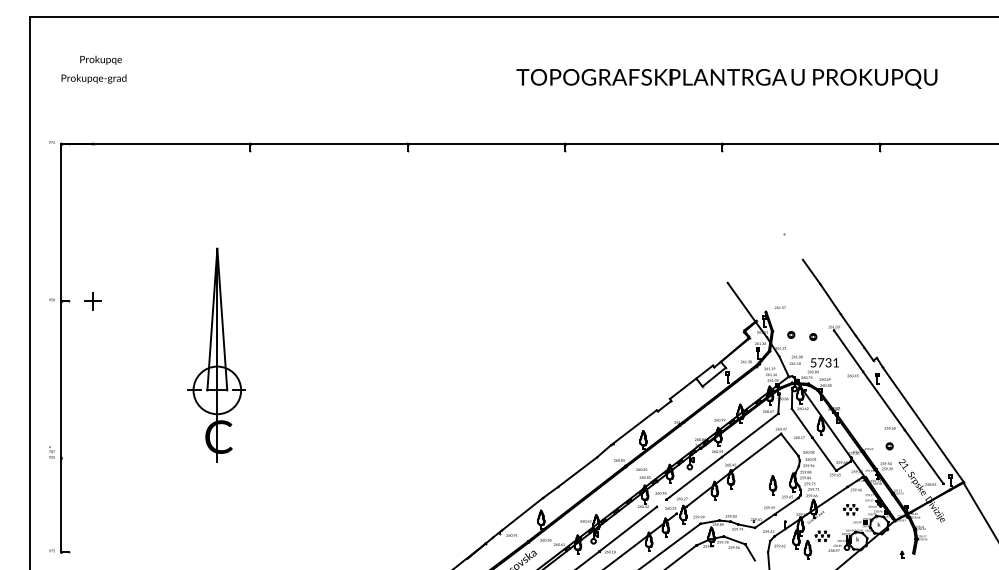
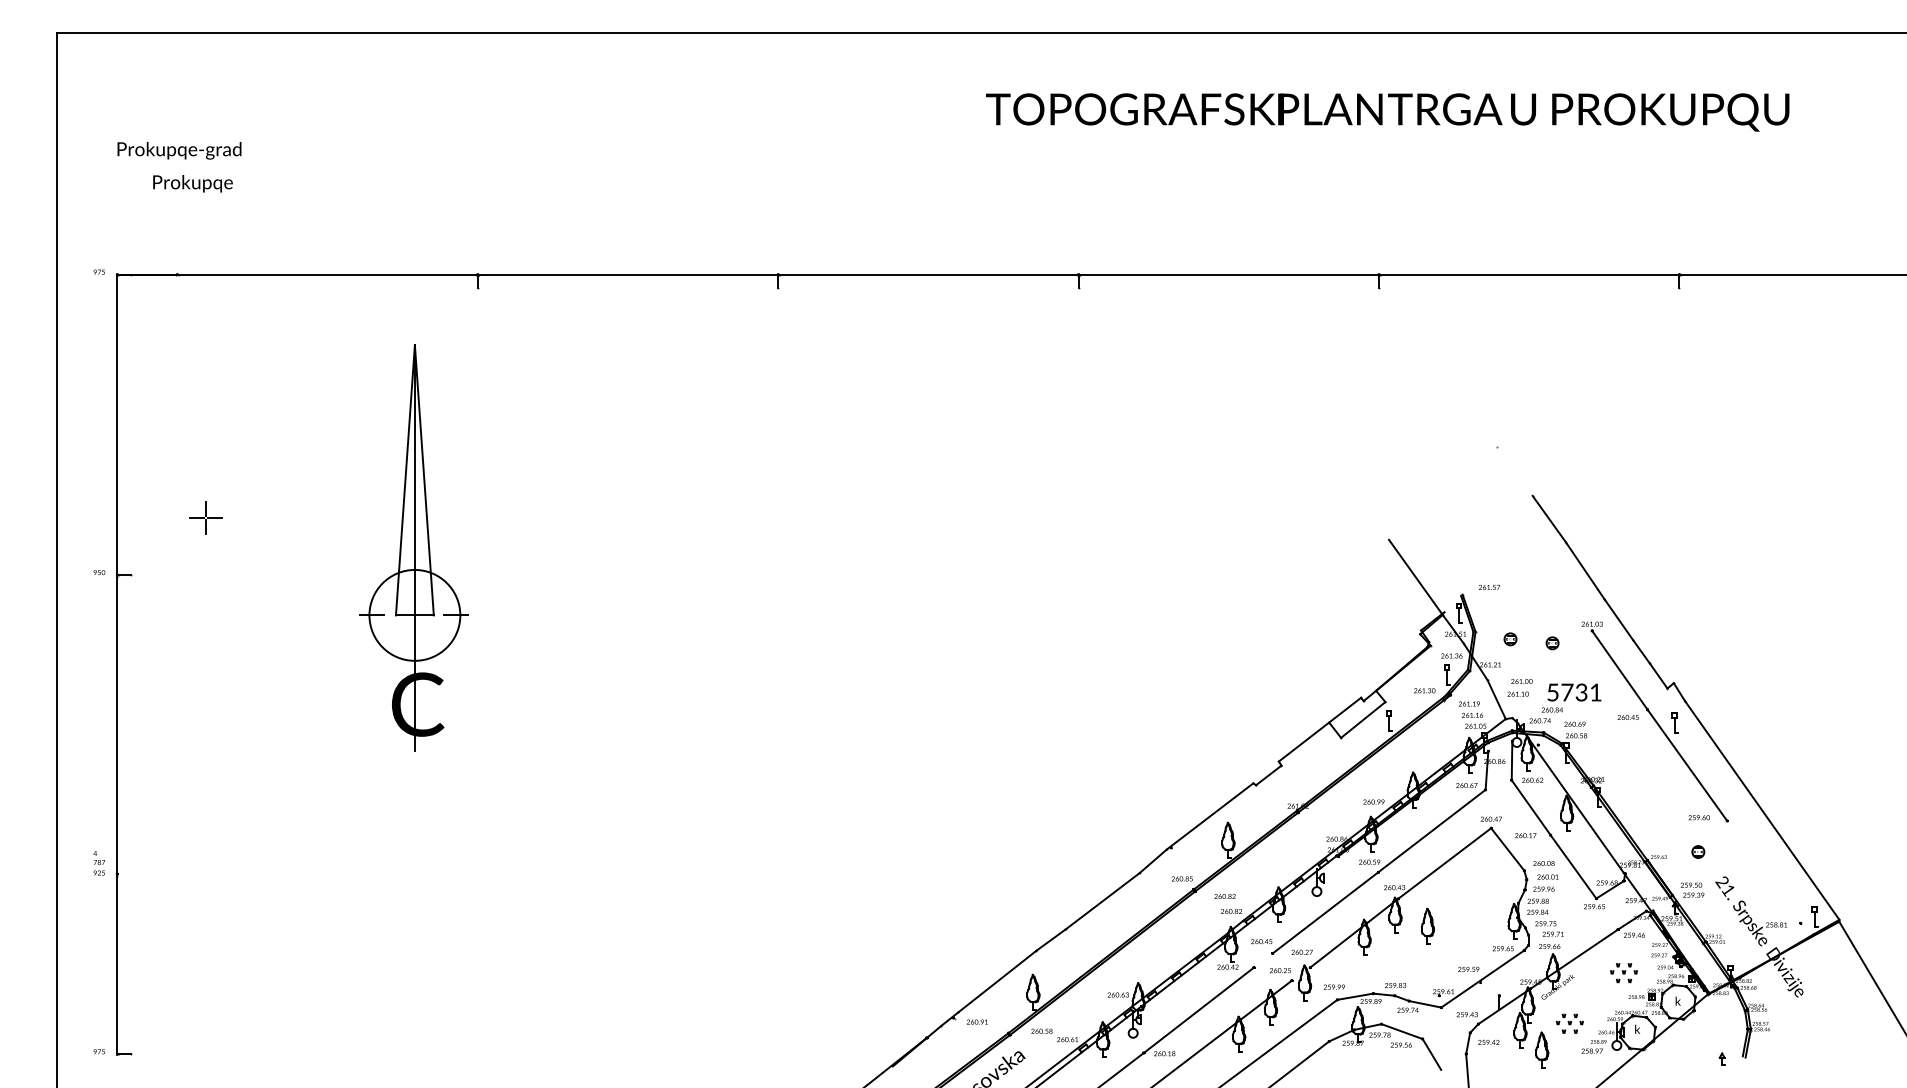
text: (100, 59) -> (191, 182), moved
text: (726, 78) -> (1386, 111), moved
part: (92, 301) -> (205, 518), moved
part: (216, 354) -> (413, 546), moved
line: (923, 456) -> (1762, 871), removed
part: (772, 485) -> (1426, 926), moved

